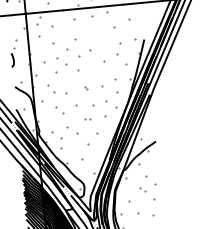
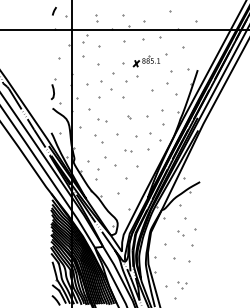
part: (95, 36) -> (145, 61), added
part: (13, 56) -> (53, 88), moved
part: (61, 93) -> (102, 120), size x0.62

